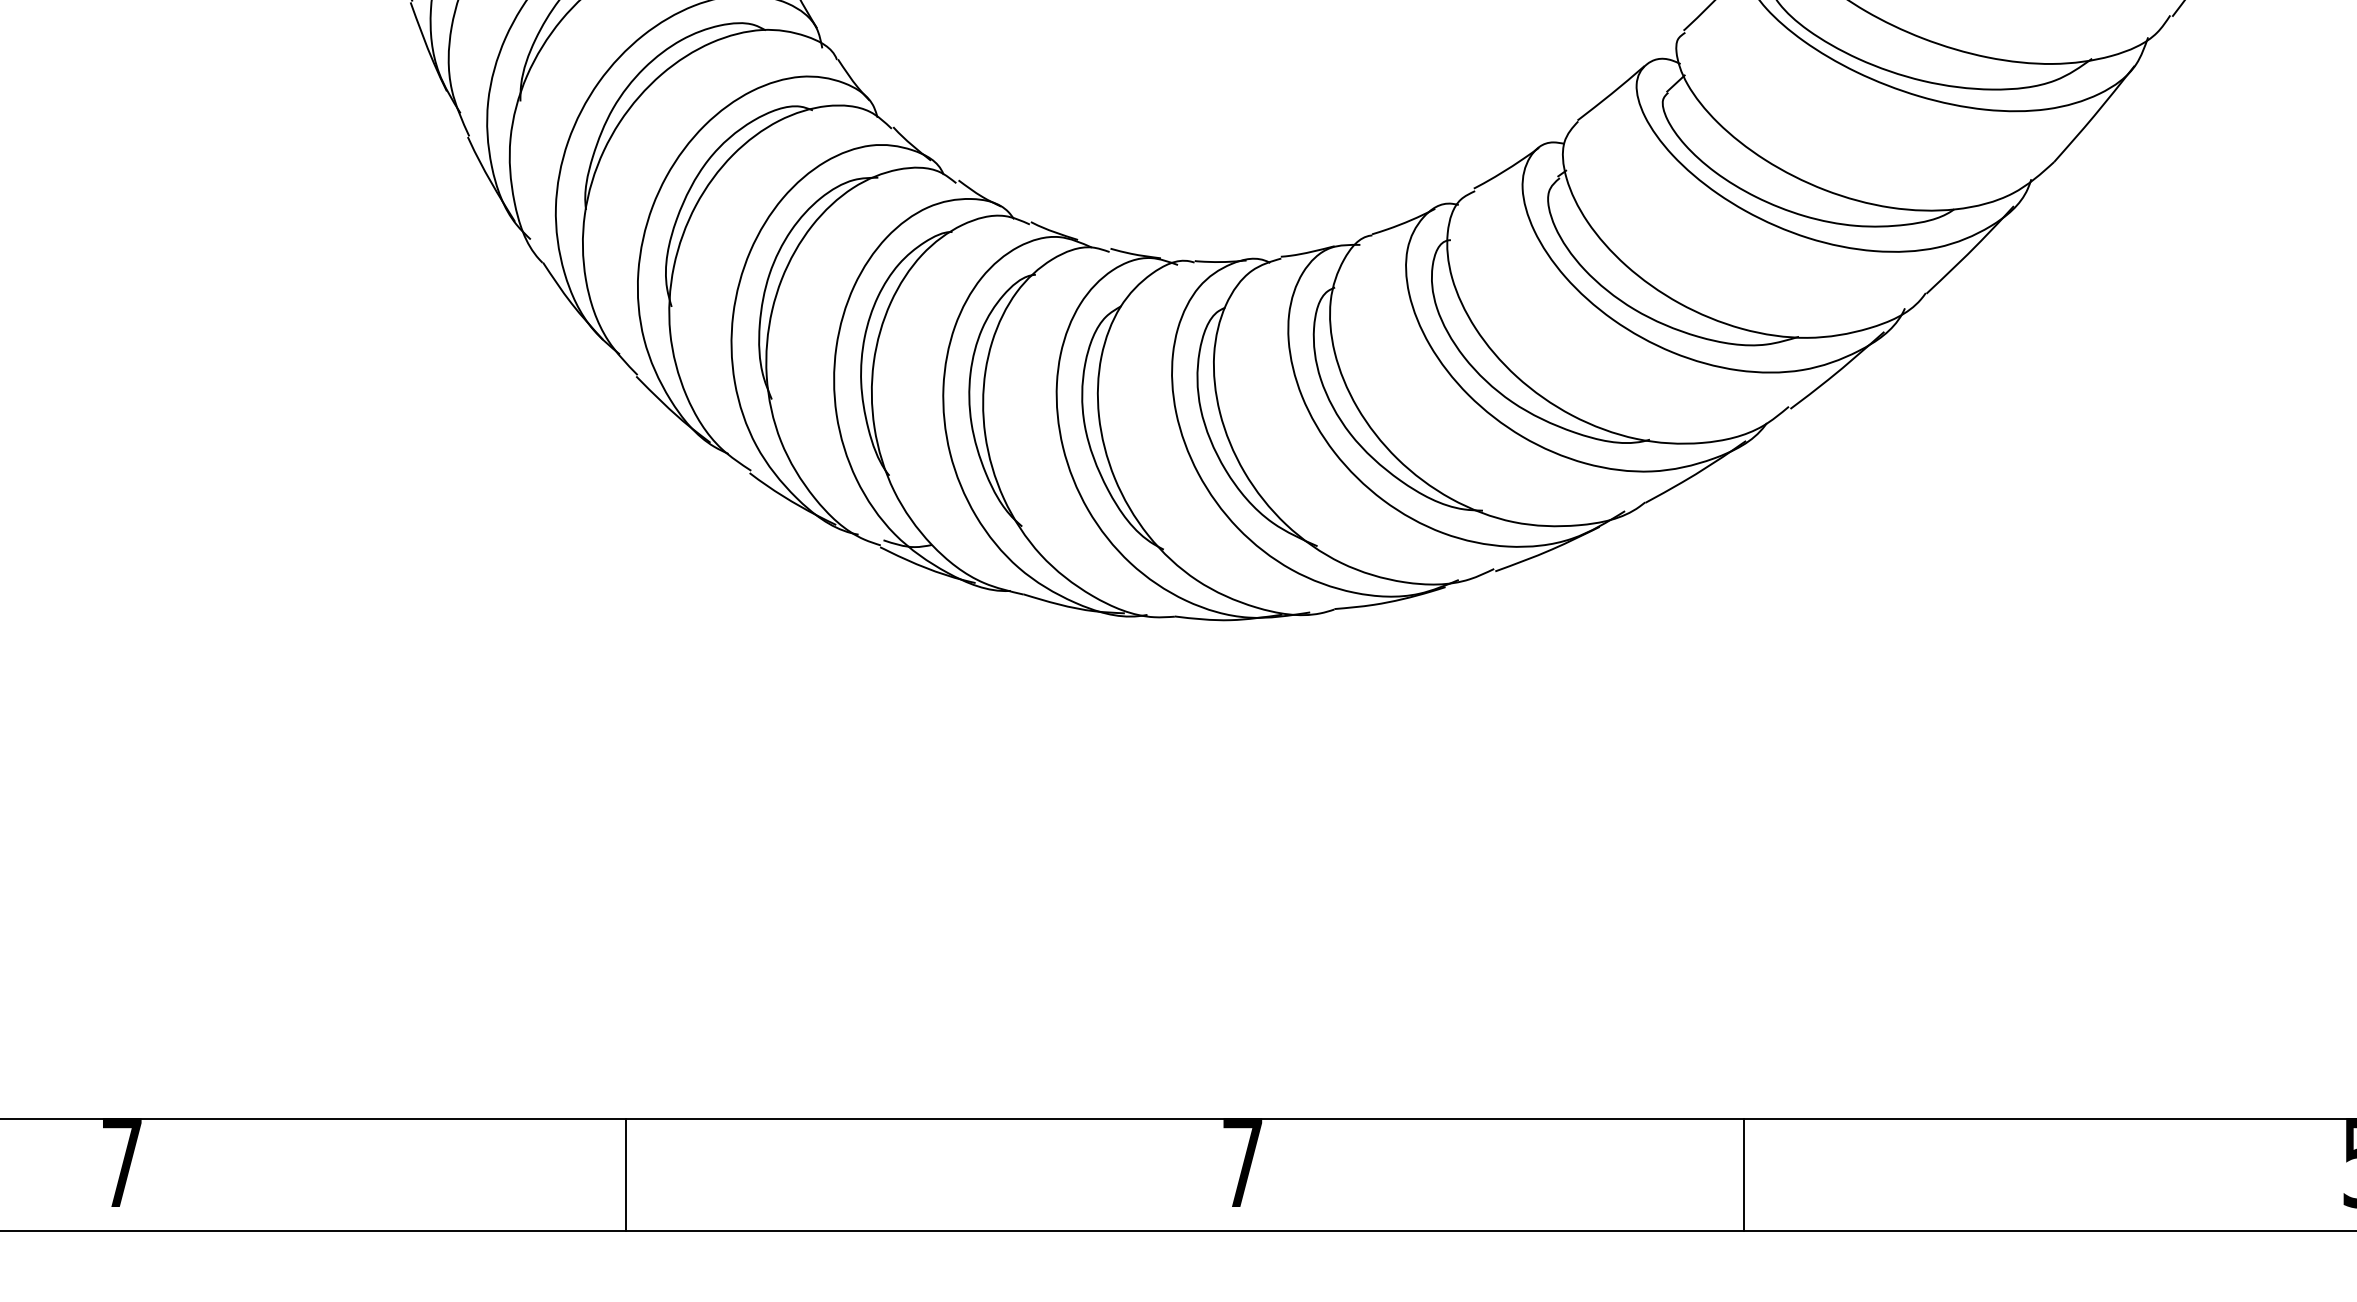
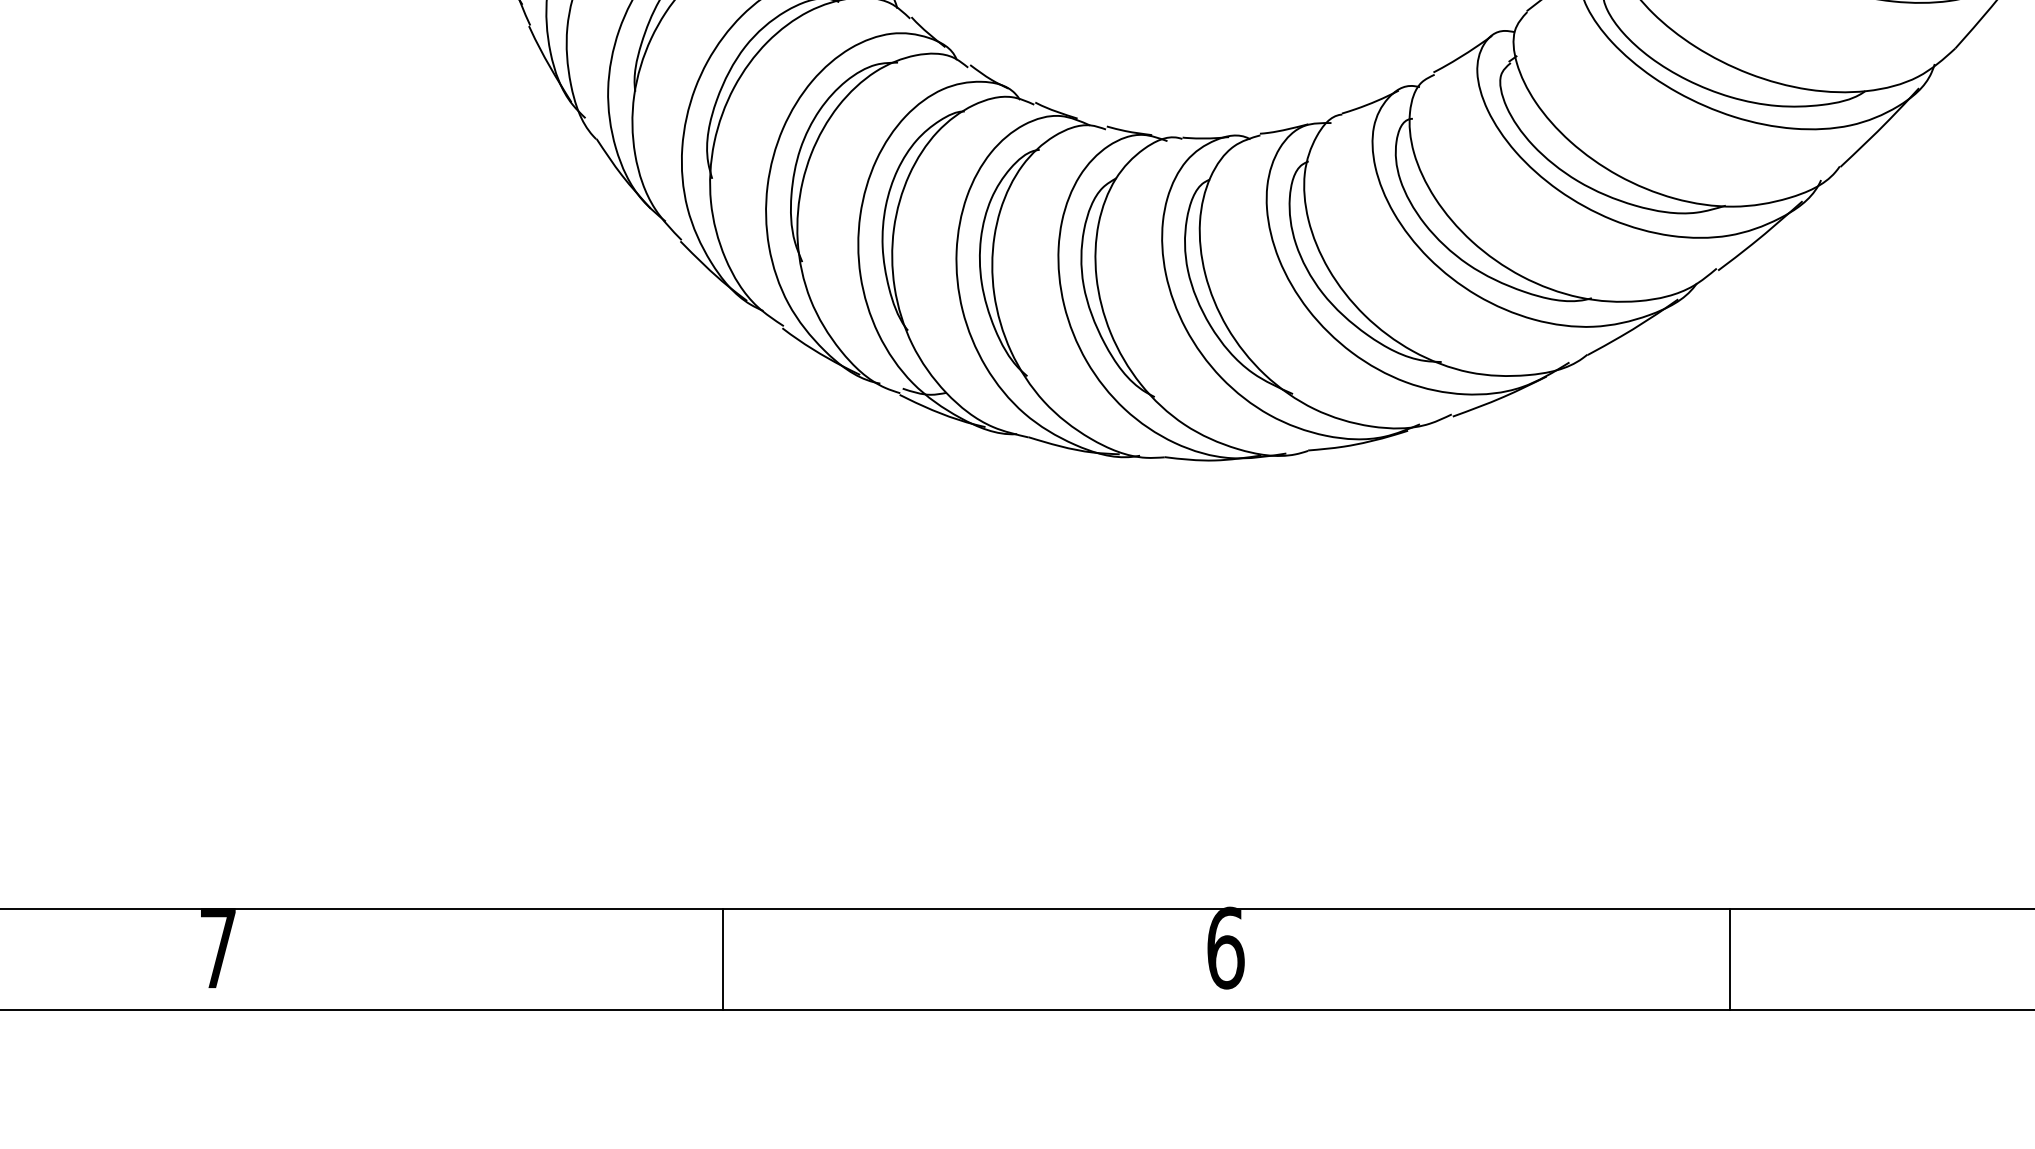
text: (1242, 1162) -> (1225, 948), 7 -> 6
line: (625, 1175) -> (722, 959), moved
line: (1744, 1175) -> (1730, 959), moved

